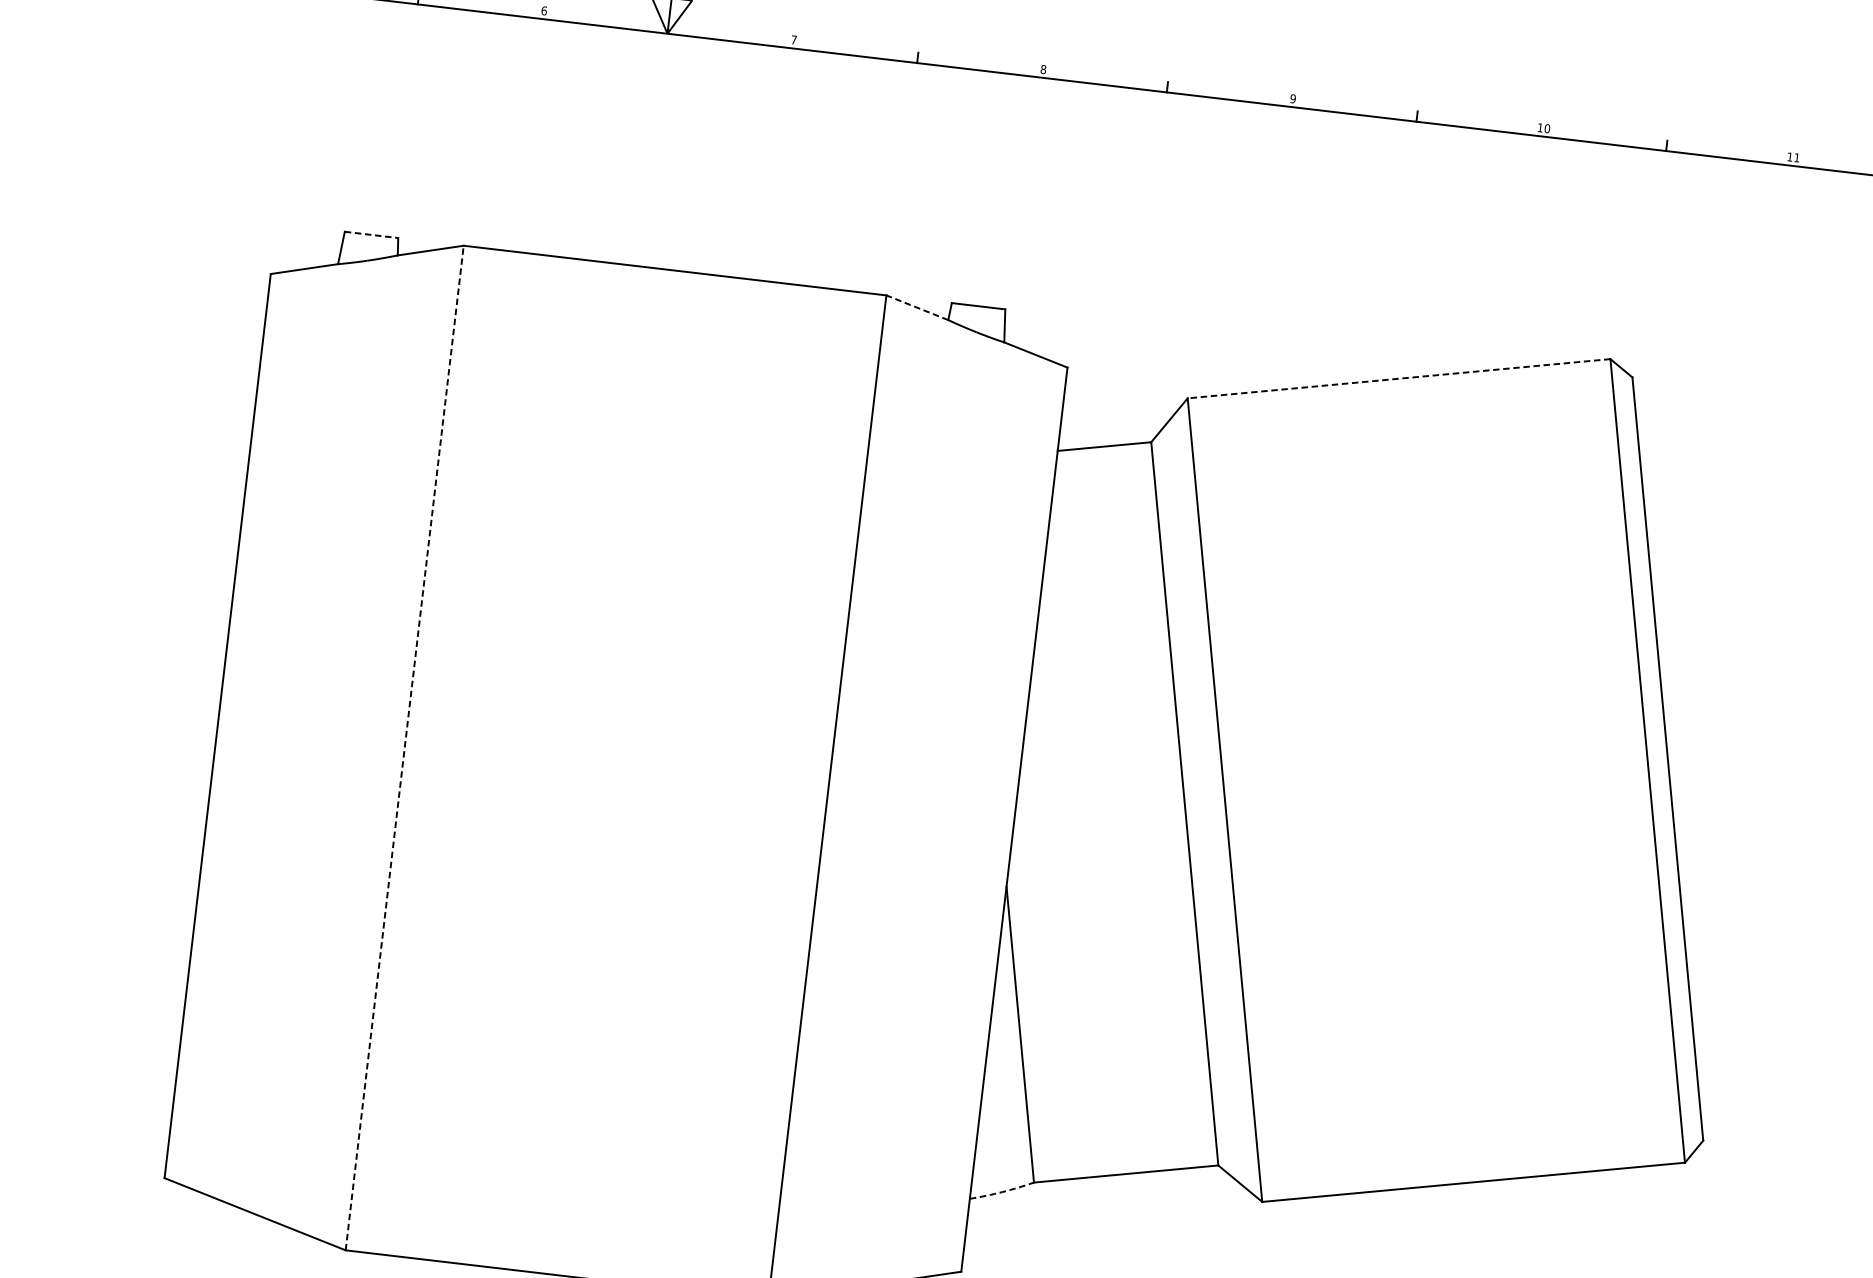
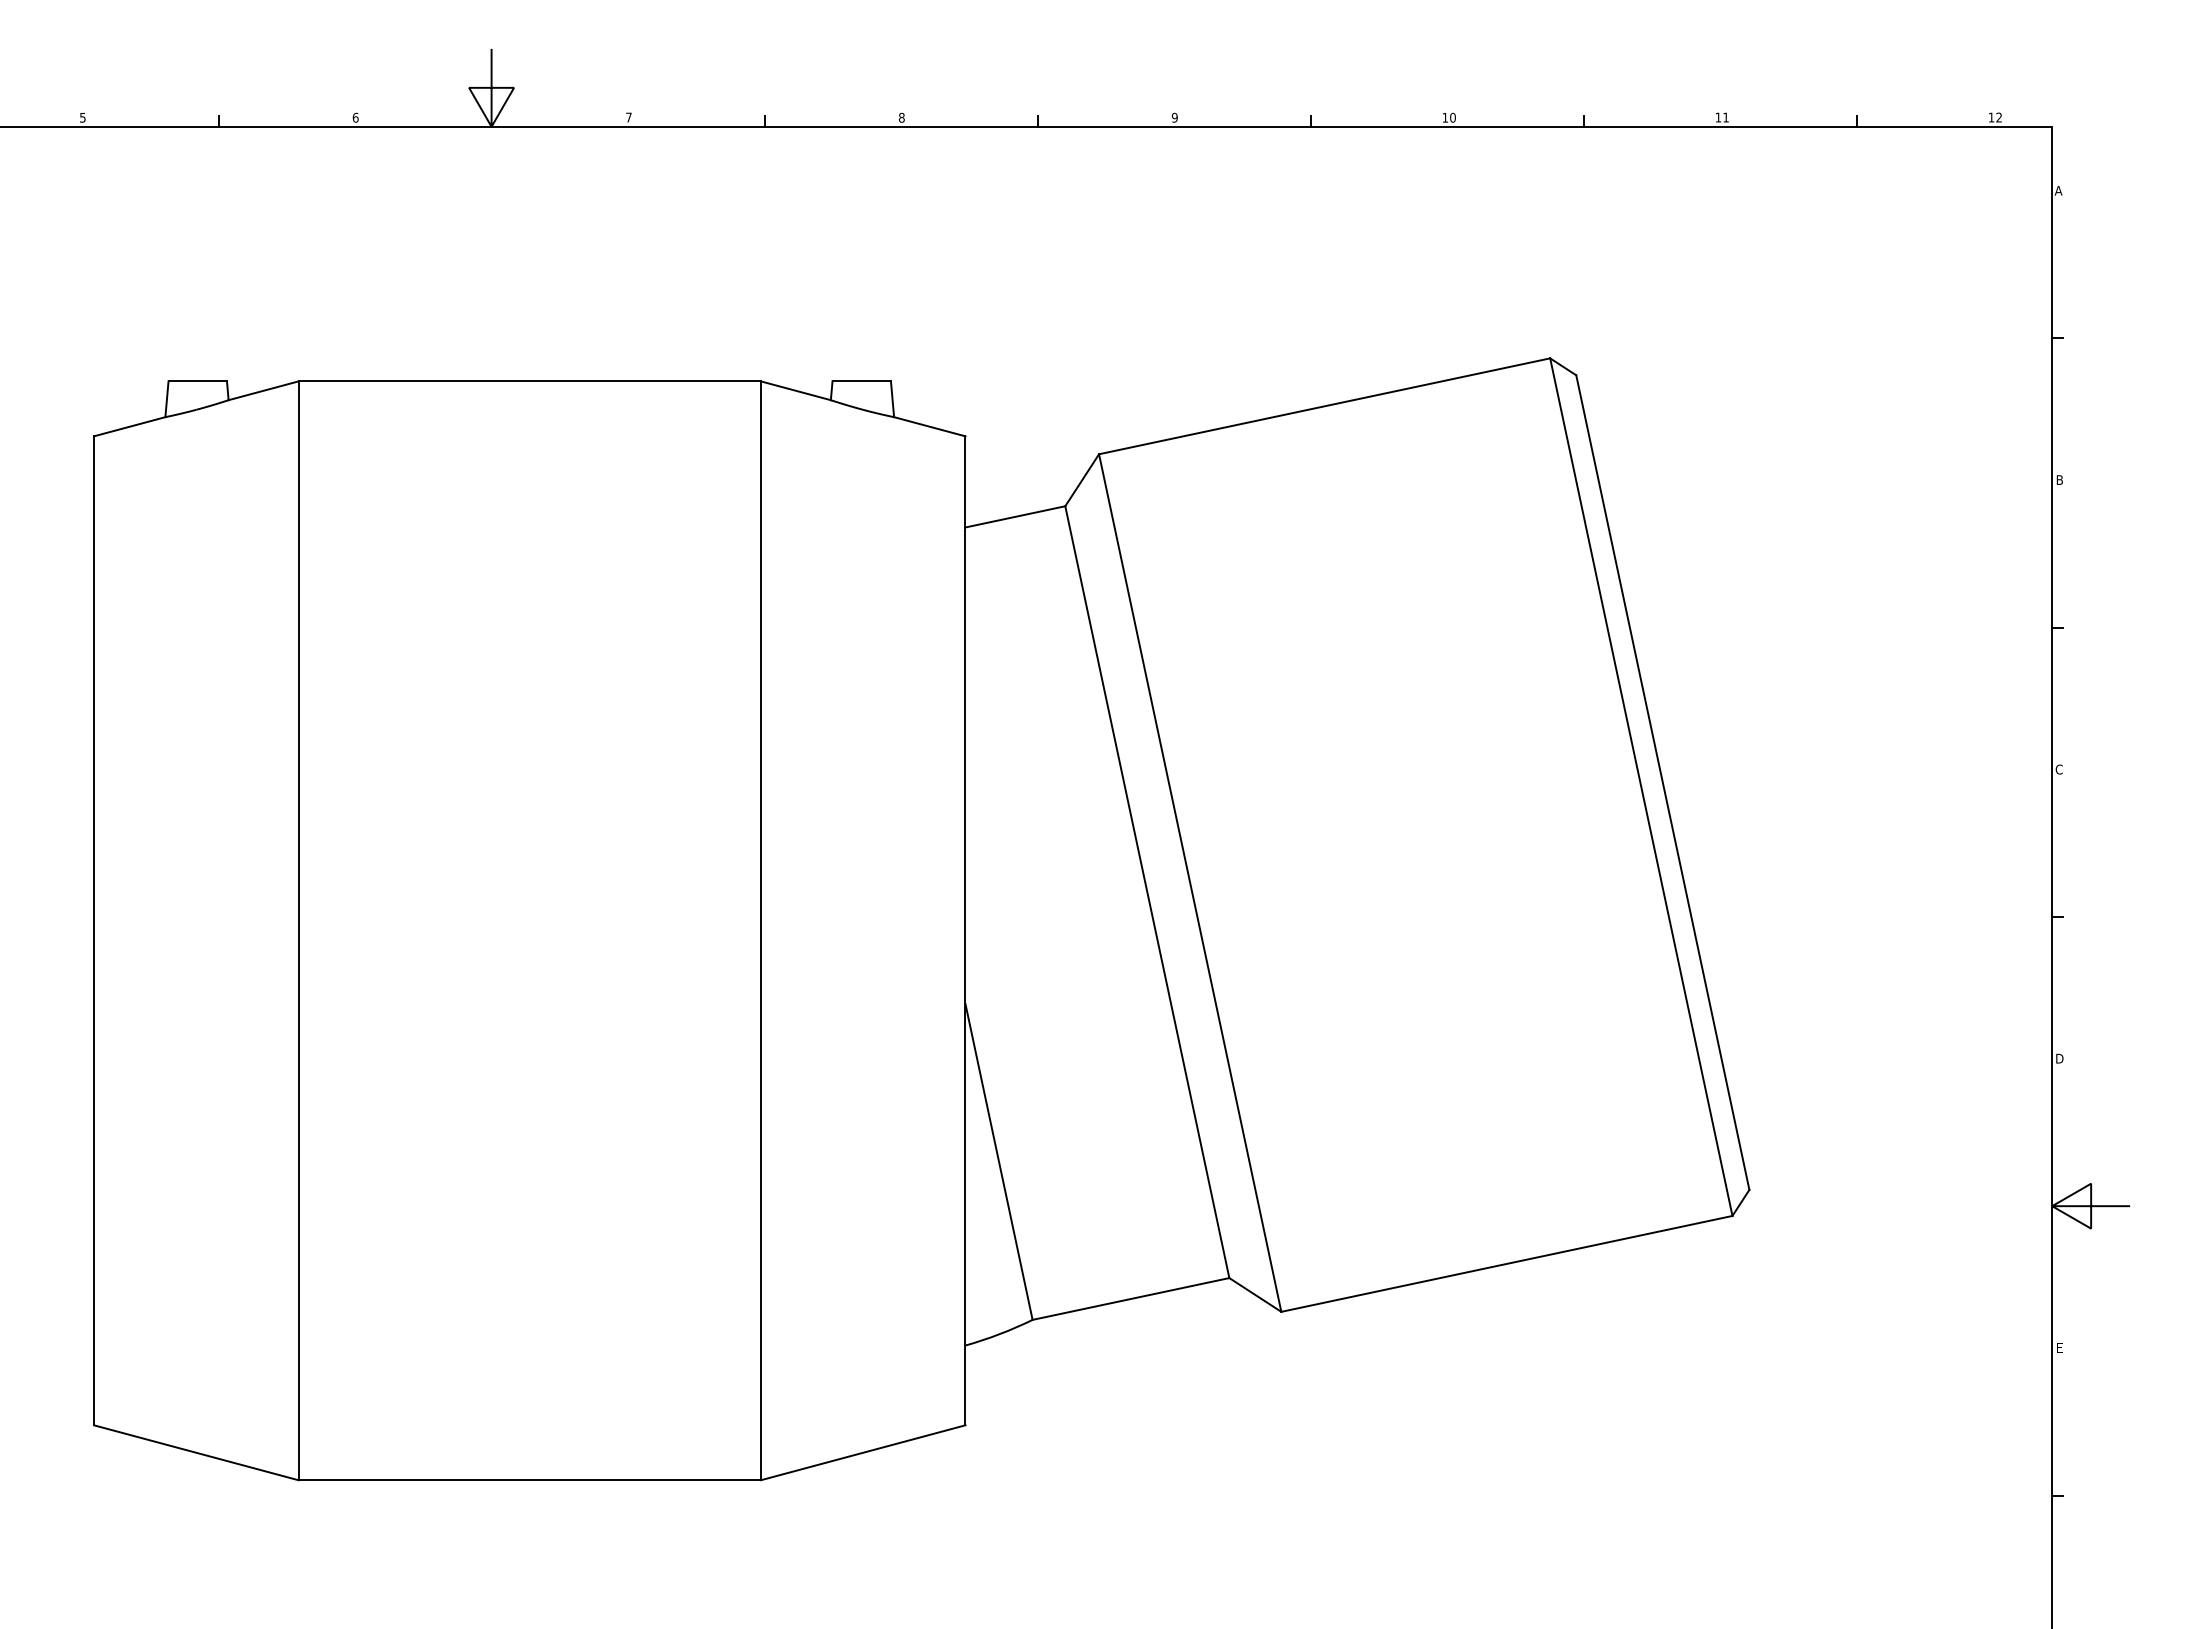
line: (372, 235) -> (198, 381), dashed -> solid
line: (917, 307) -> (795, 390), dashed -> solid
line: (1398, 378) -> (1324, 406), dashed -> solid
line: (404, 747) -> (298, 930), dashed -> solid
arc: (1002, 1192) -> (999, 1334), dashed -> solid

